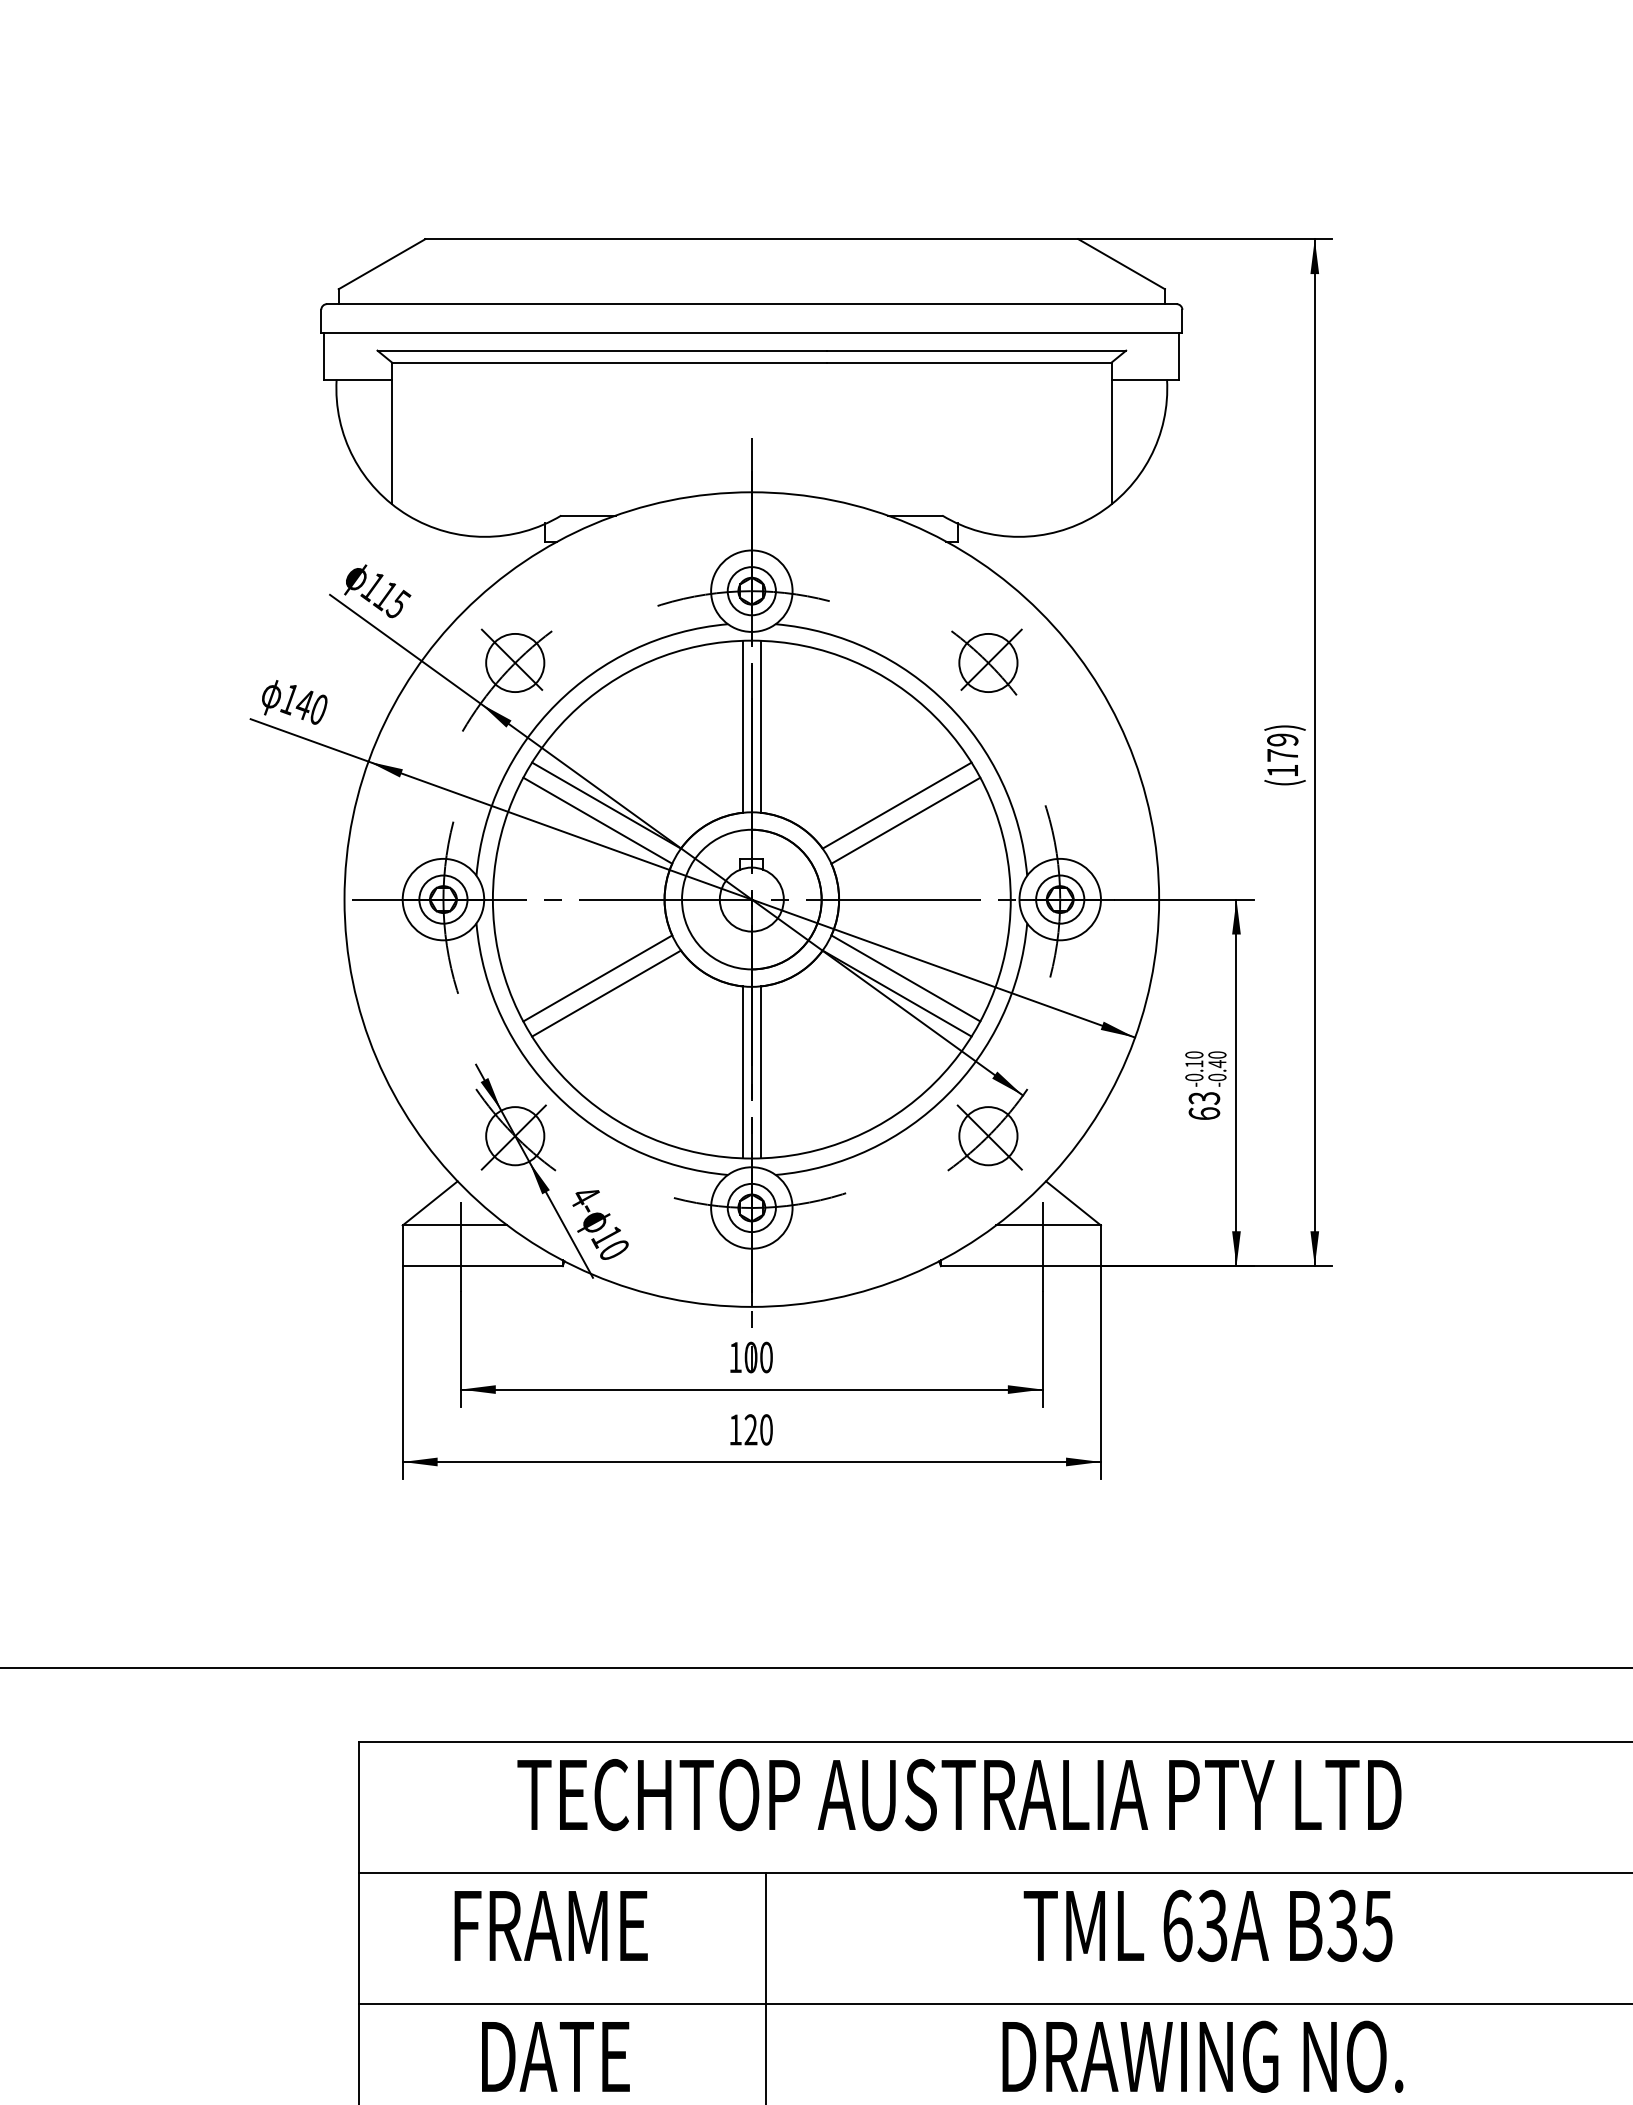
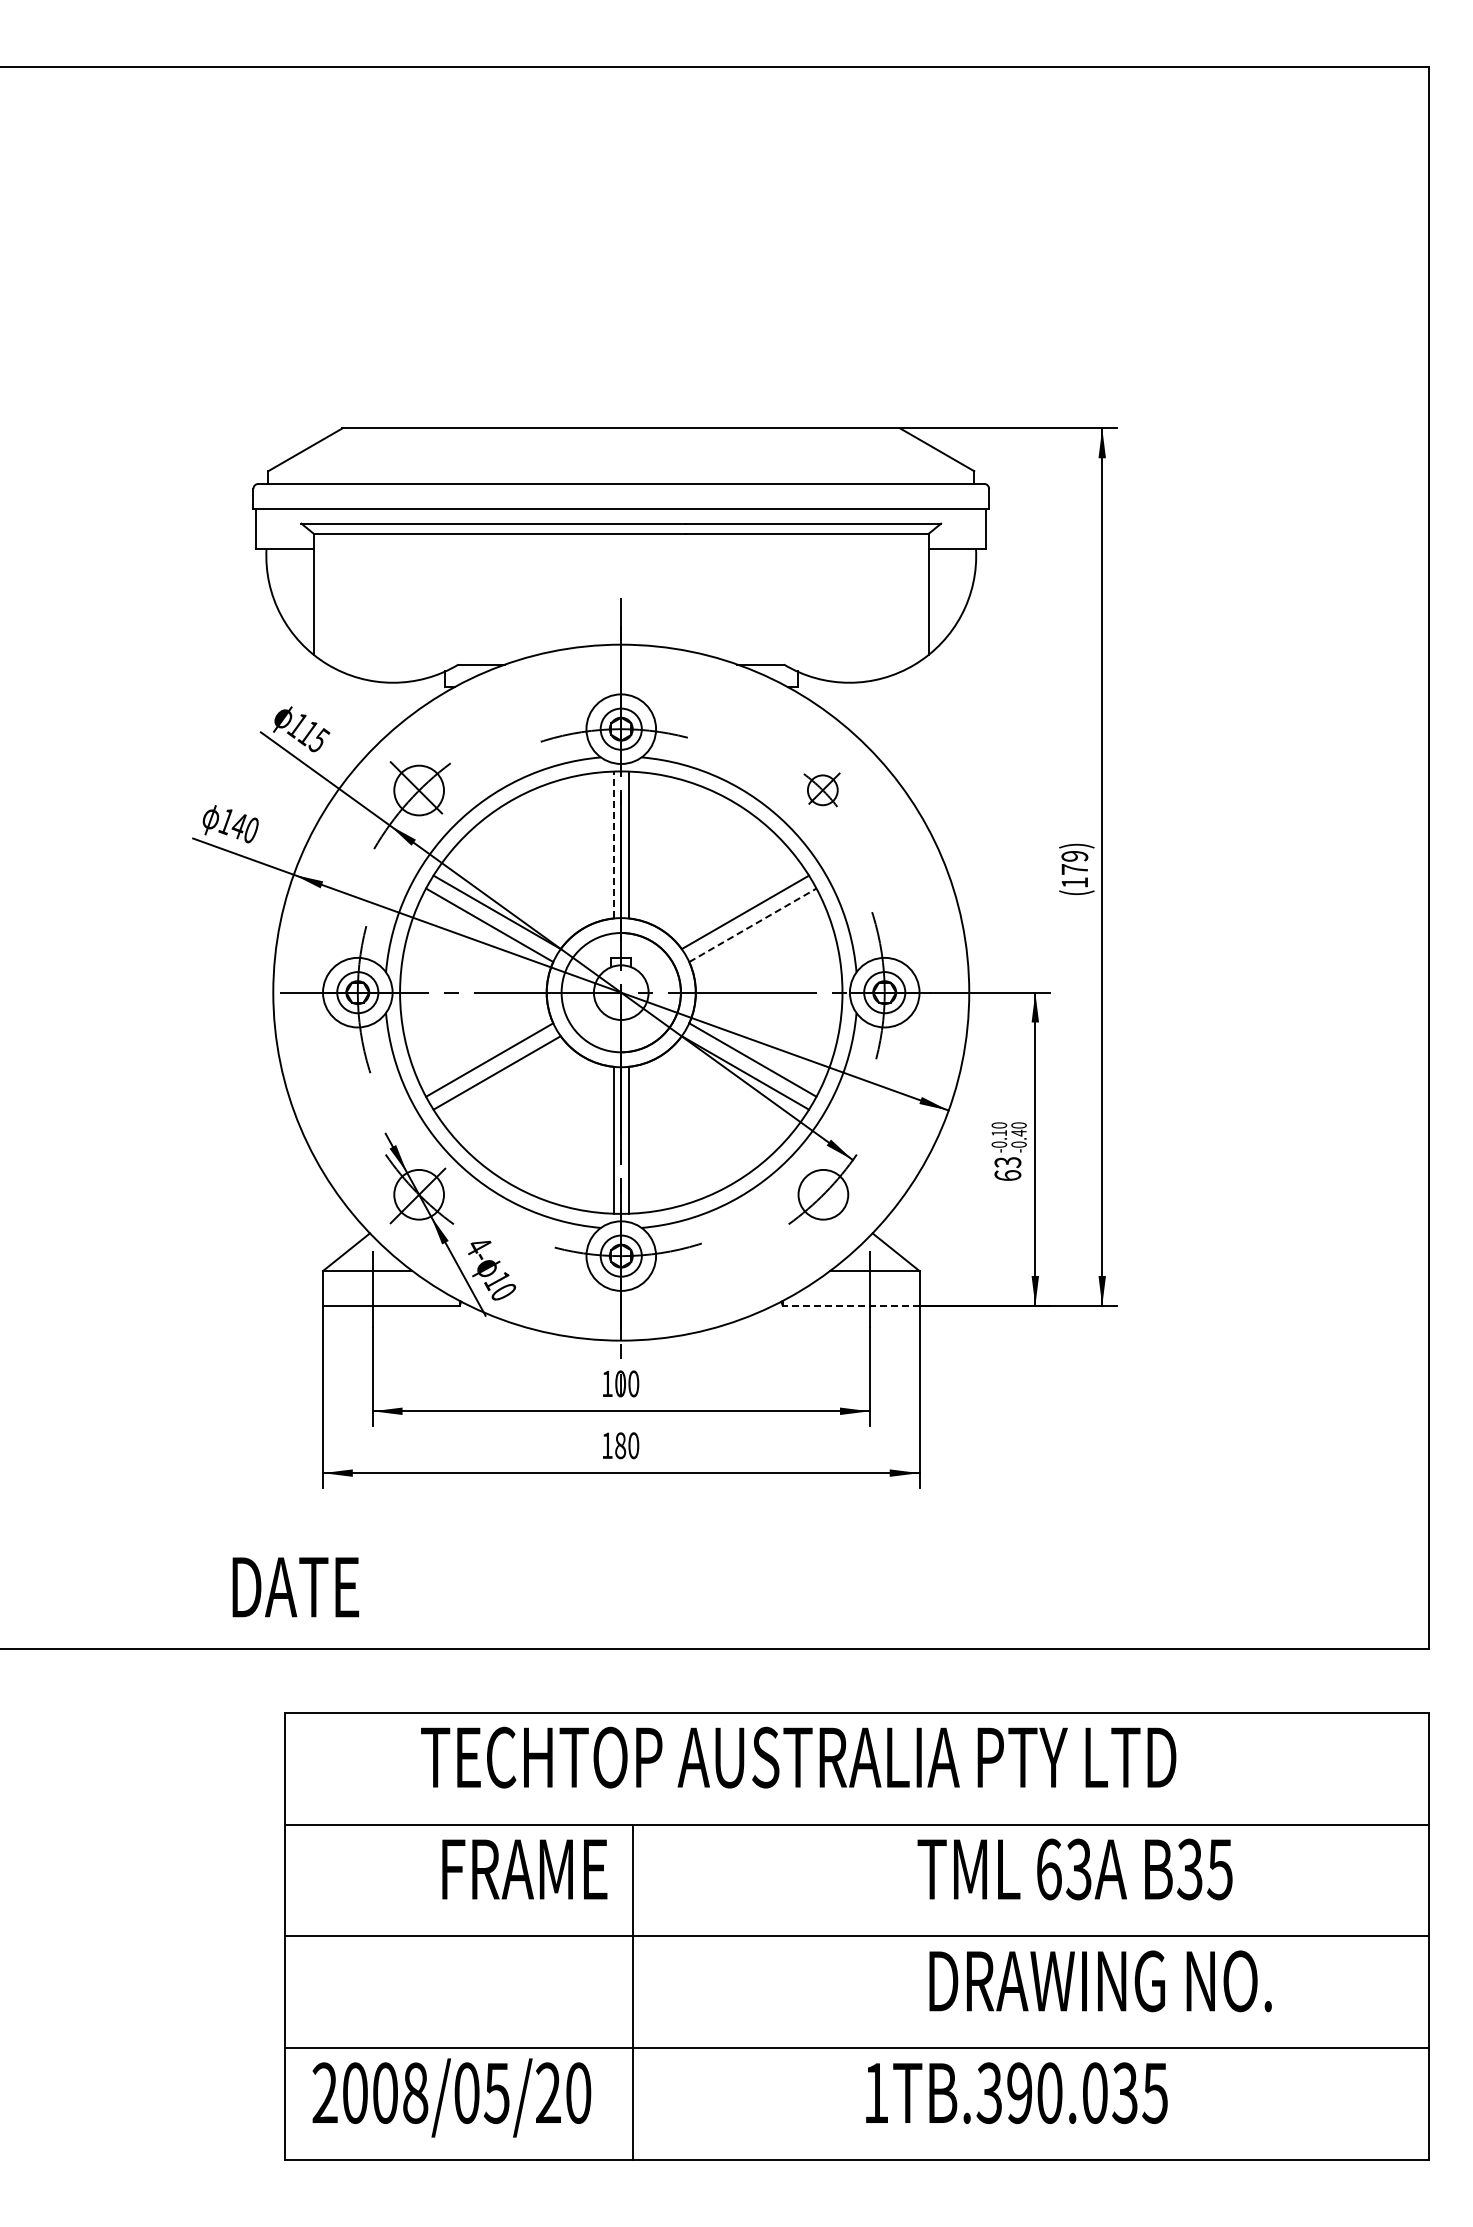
part: (986, 661) -> (821, 789), size x0.6
line: (742, 726) -> (613, 844), solid -> dashed
line: (906, 820) -> (753, 925), solid -> dashed
line: (989, 1137) -> (824, 1195), removed
line: (1020, 1265) -> (850, 1305), solid -> dashed
text: (750, 1429) -> (620, 1445), 120 -> 180
text: (550, 1925) -> (524, 1869), moved
text: (1207, 1925) -> (1074, 1869), moved
text: (555, 2057) -> (295, 1587), moved
text: (1202, 2057) -> (1100, 1981), moved

